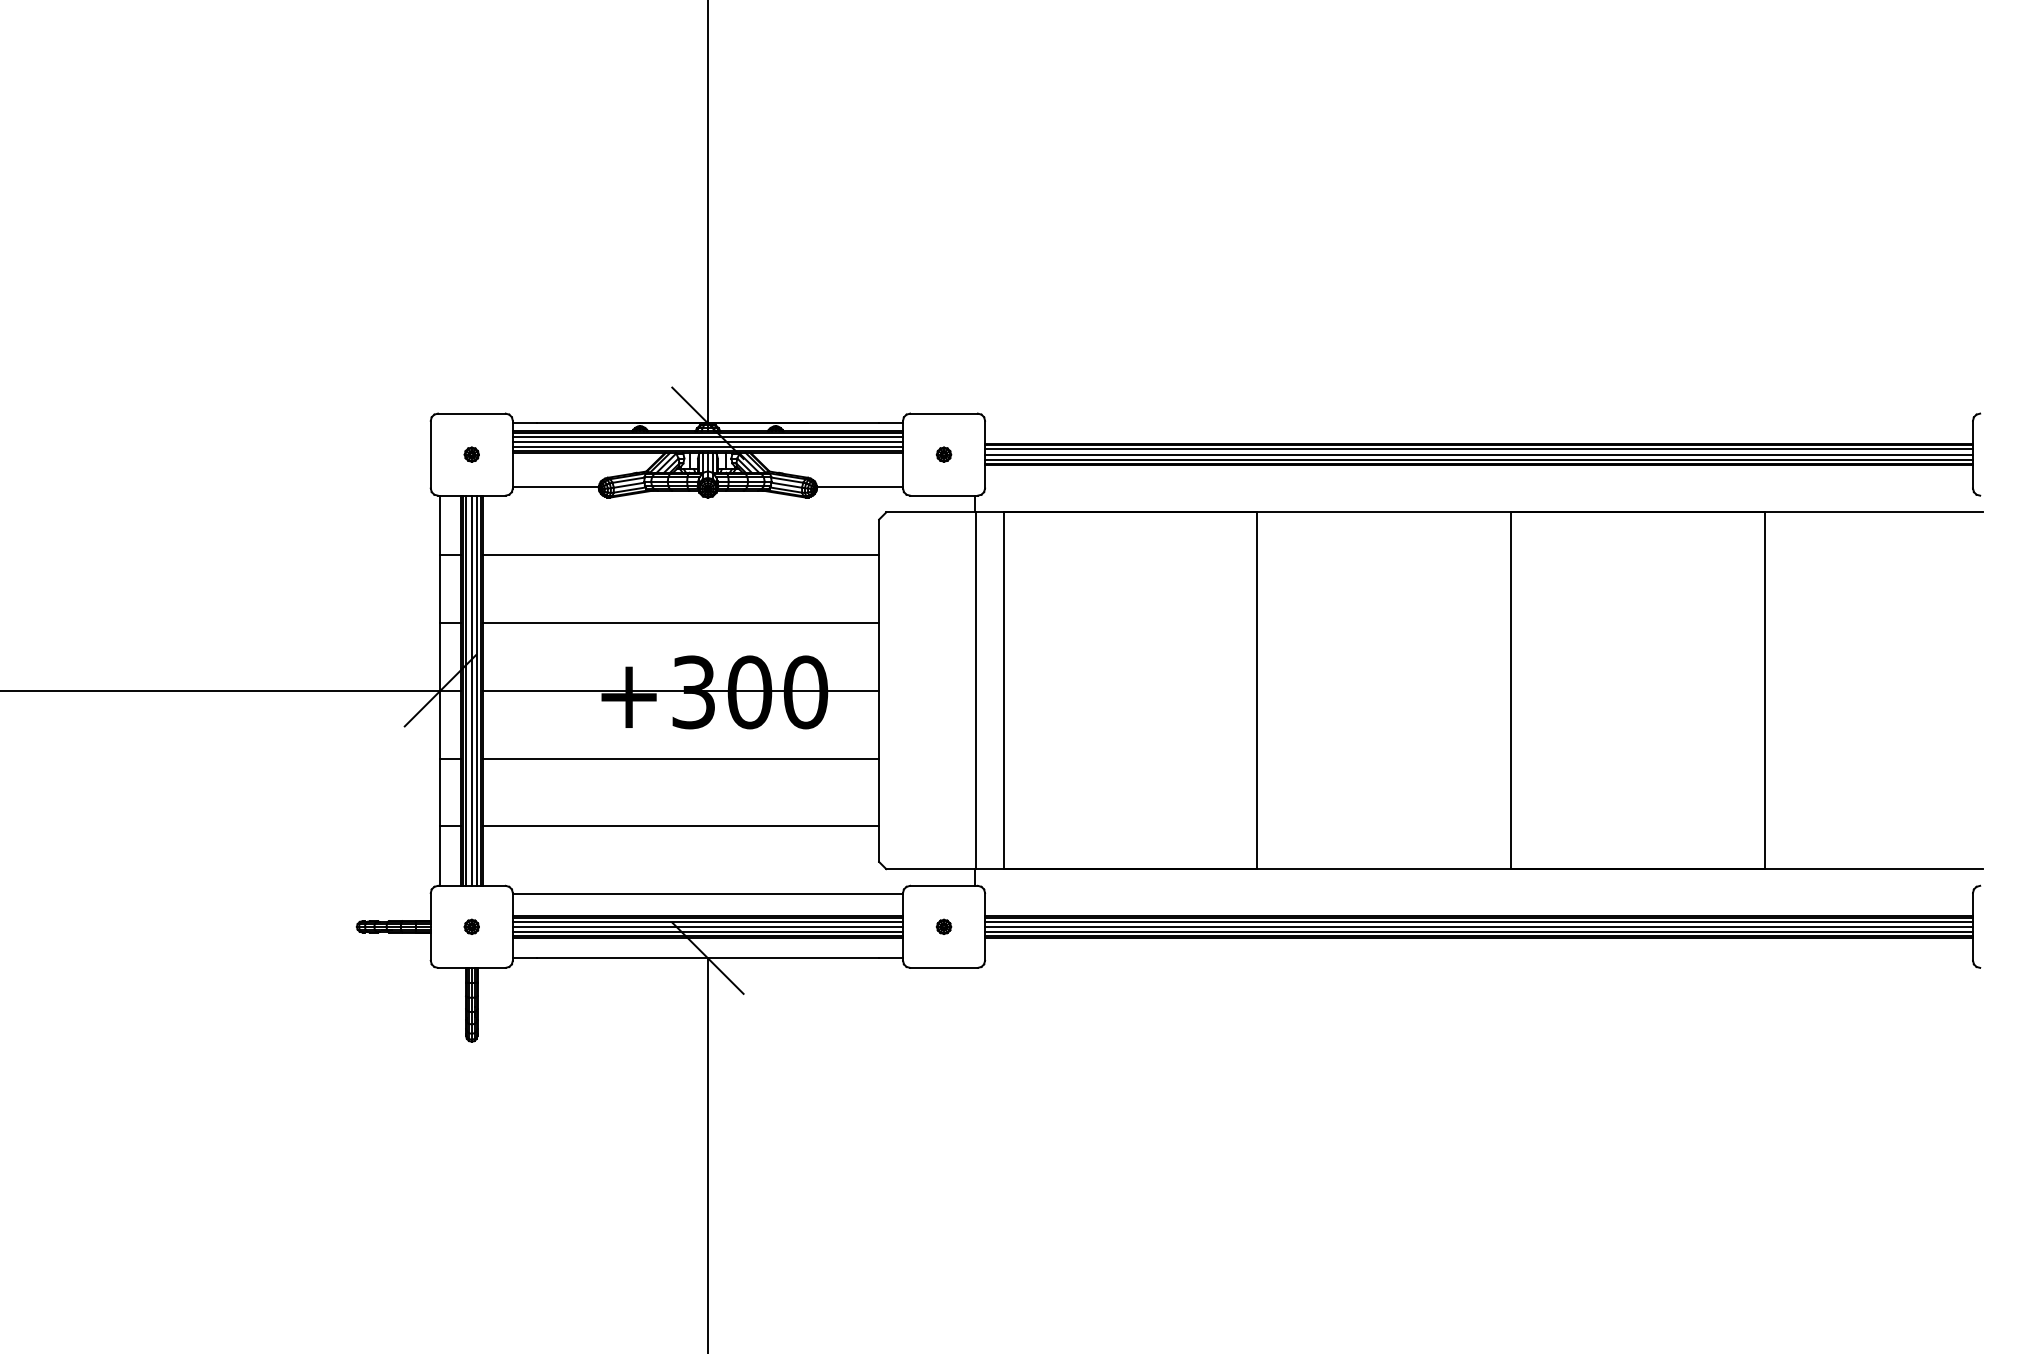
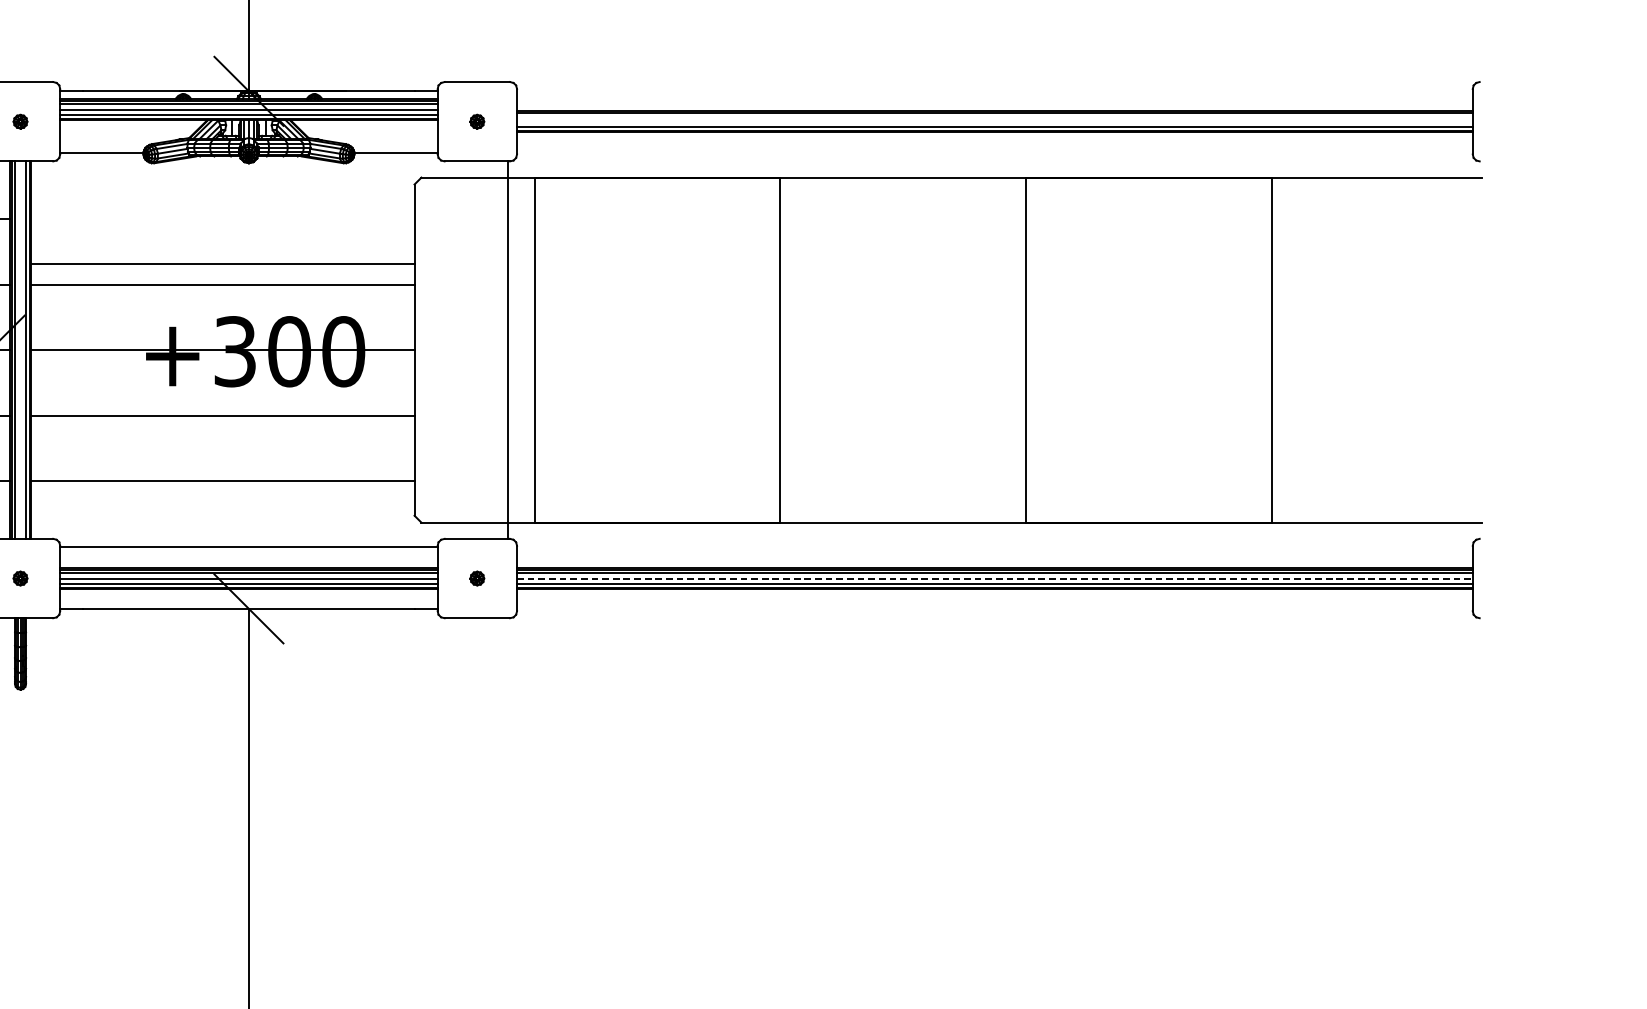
line: (1479, 449) -> (995, 116), removed
line: (1479, 454) -> (995, 121), removed
line: (680, 555) -> (222, 263), moved
line: (471, 690) -> (20, 349), removed
line: (1479, 926) -> (995, 578), solid -> dashed

